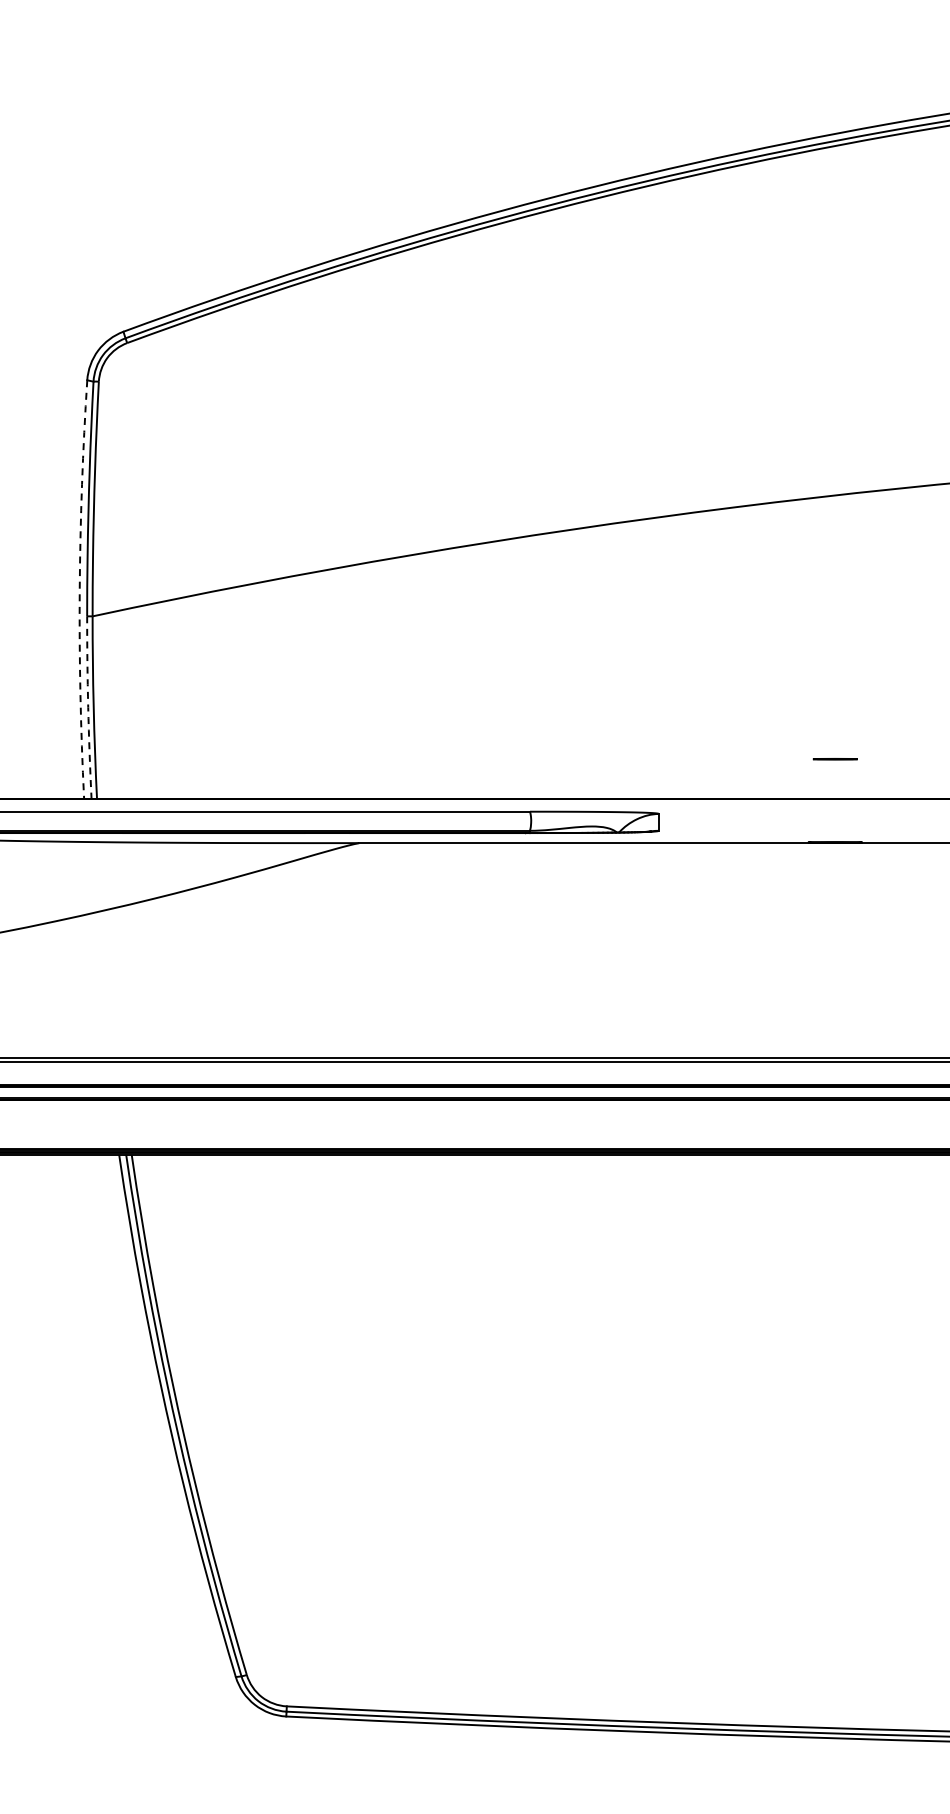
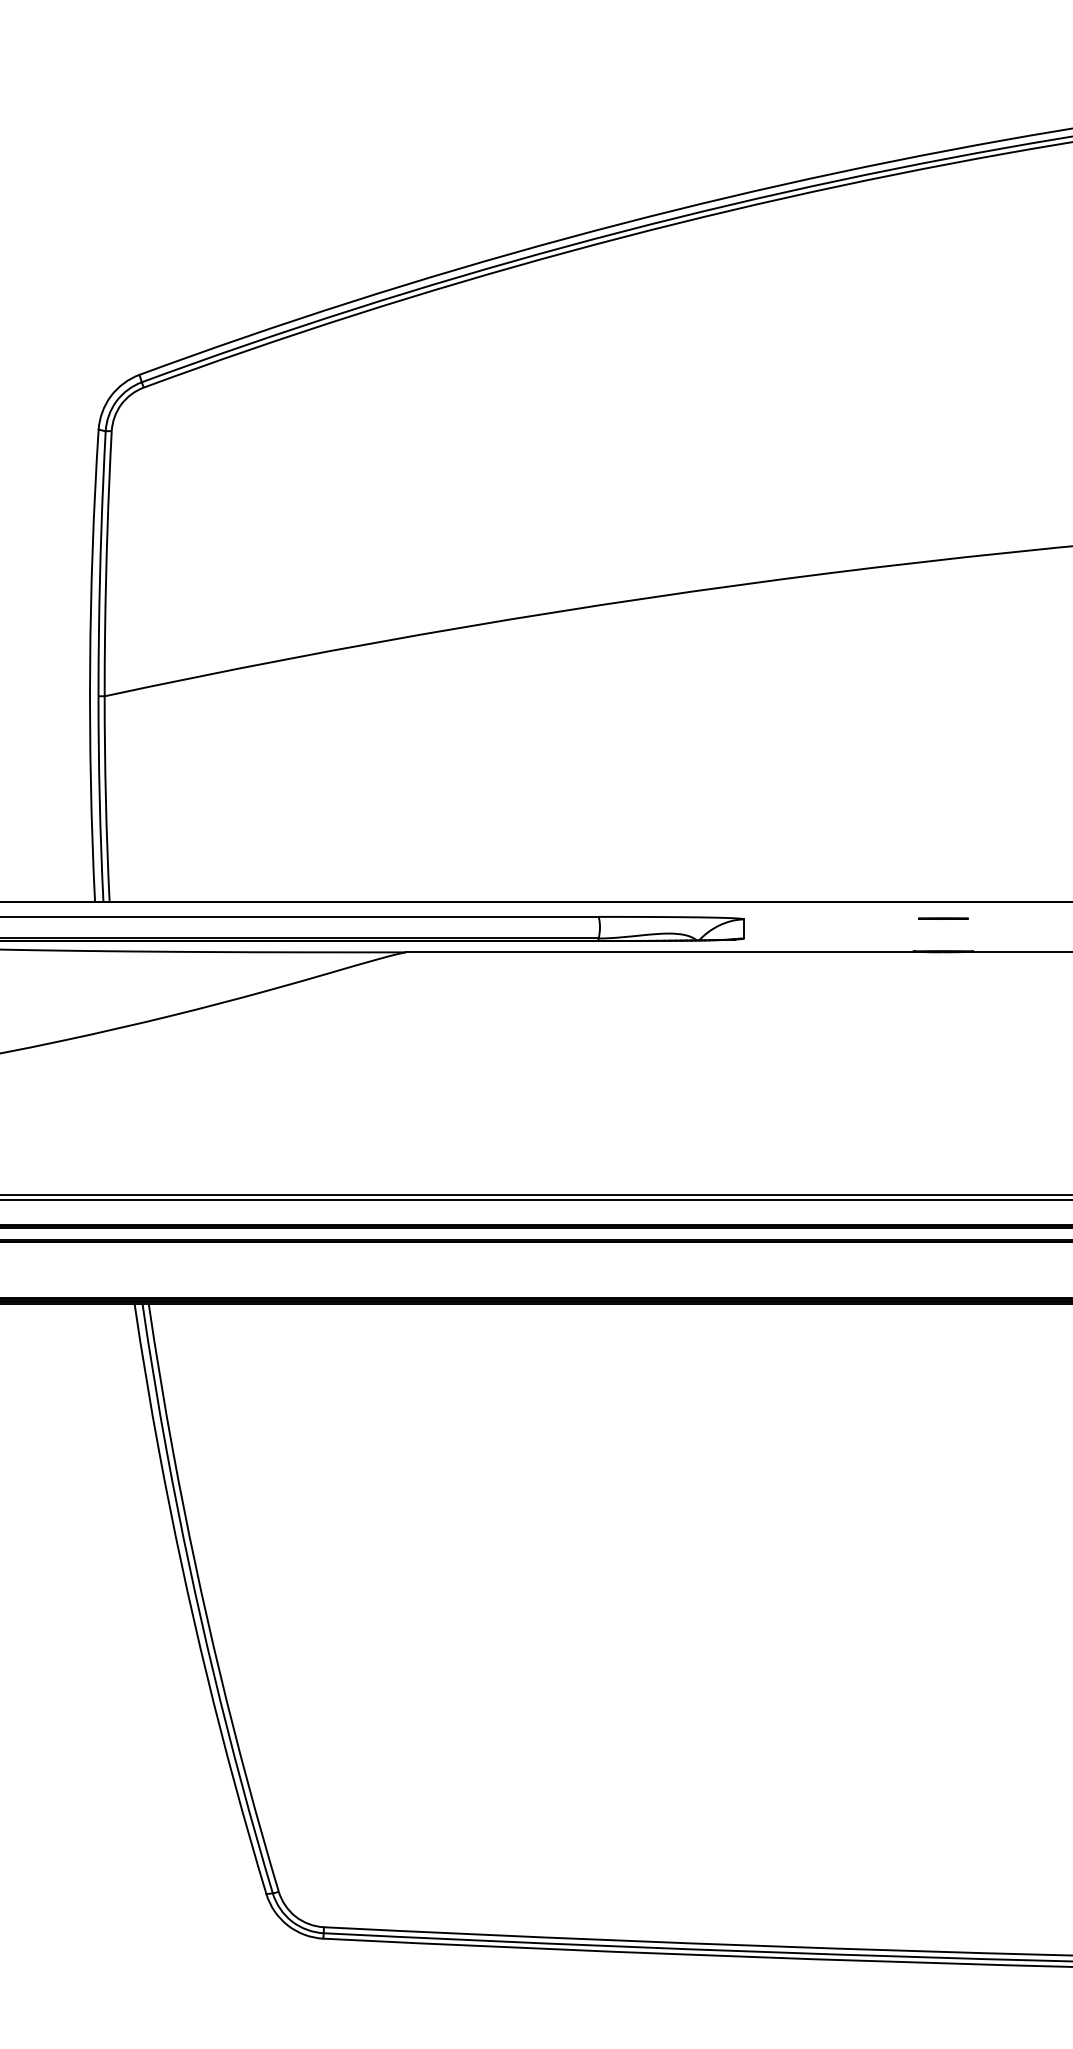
arc: (79, 589) -> (89, 665), dashed -> solid
arc: (88, 707) -> (100, 799), dashed -> solid
line: (834, 759) -> (942, 918), moved

